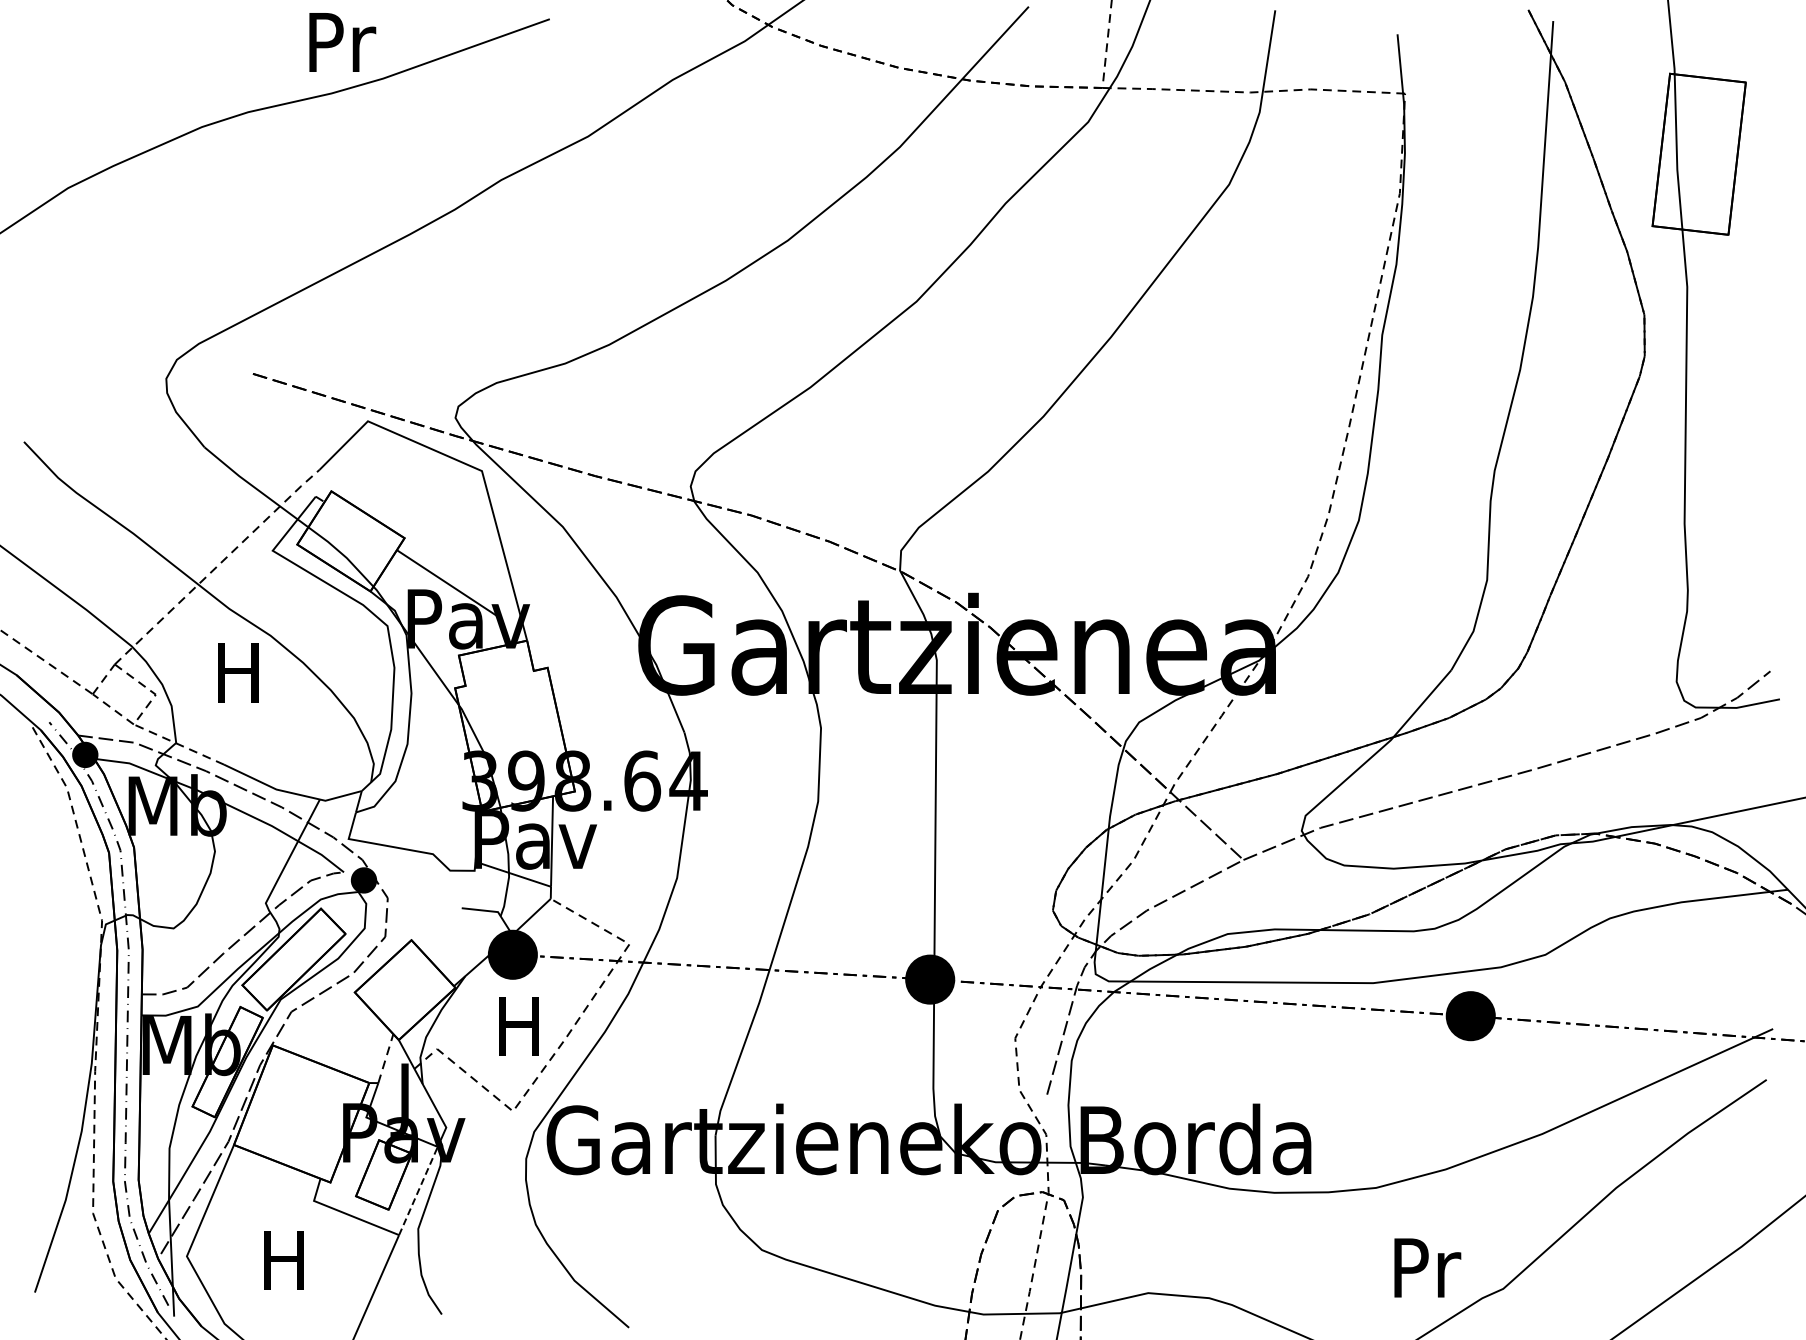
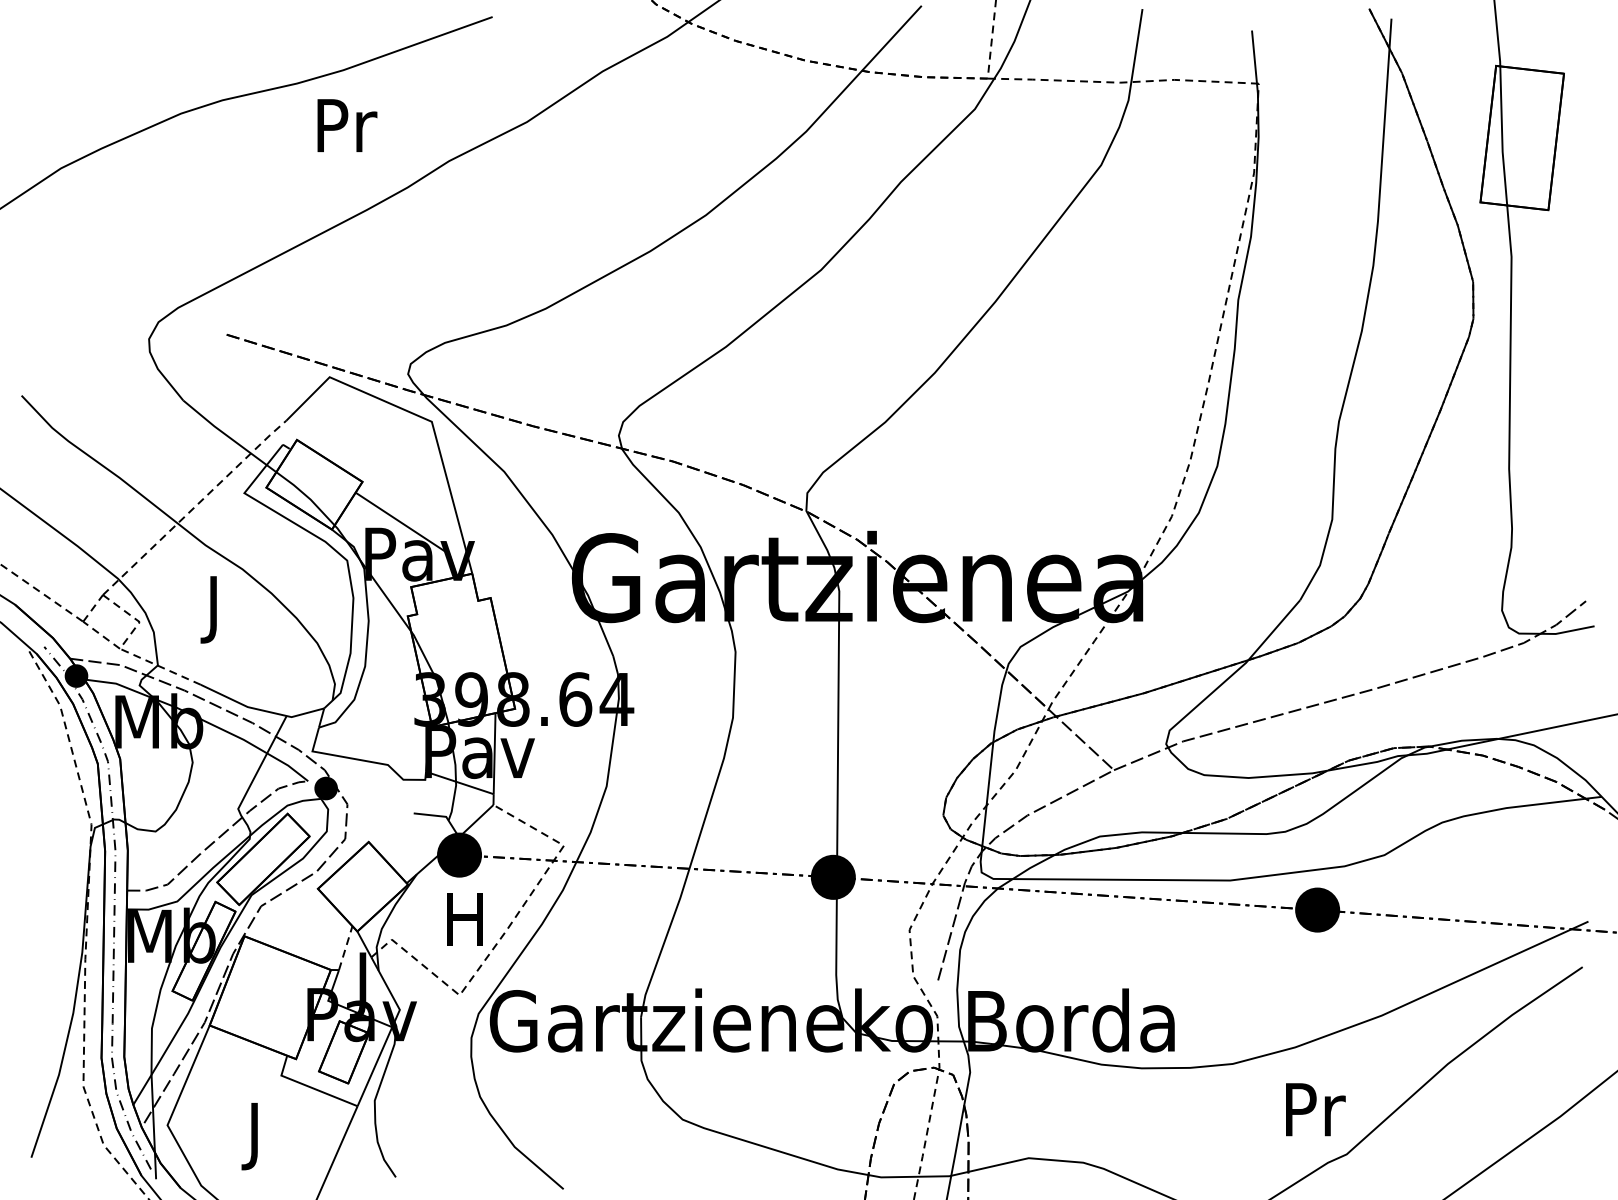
text: (342, 42) -> (347, 125), moved
text: (238, 680) -> (213, 609), H -> J
line: (418, 1190) -> (374, 1066), dashed -> solid
text: (1427, 1267) -> (1315, 1109), moved
text: (283, 1268) -> (254, 1136), H -> J

